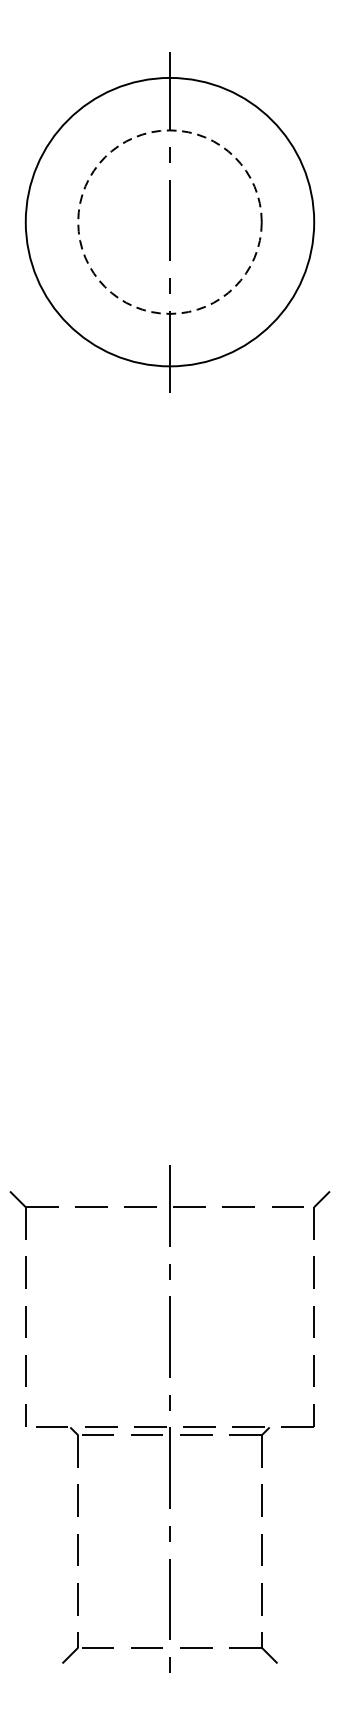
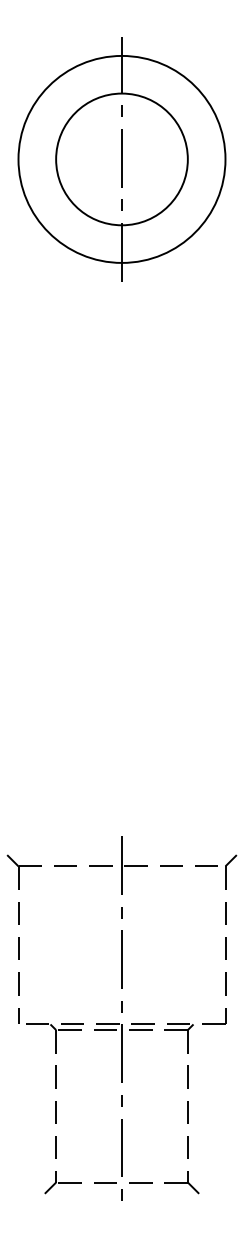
circle: (169, 222) -> (121, 159), dashed -> solid

